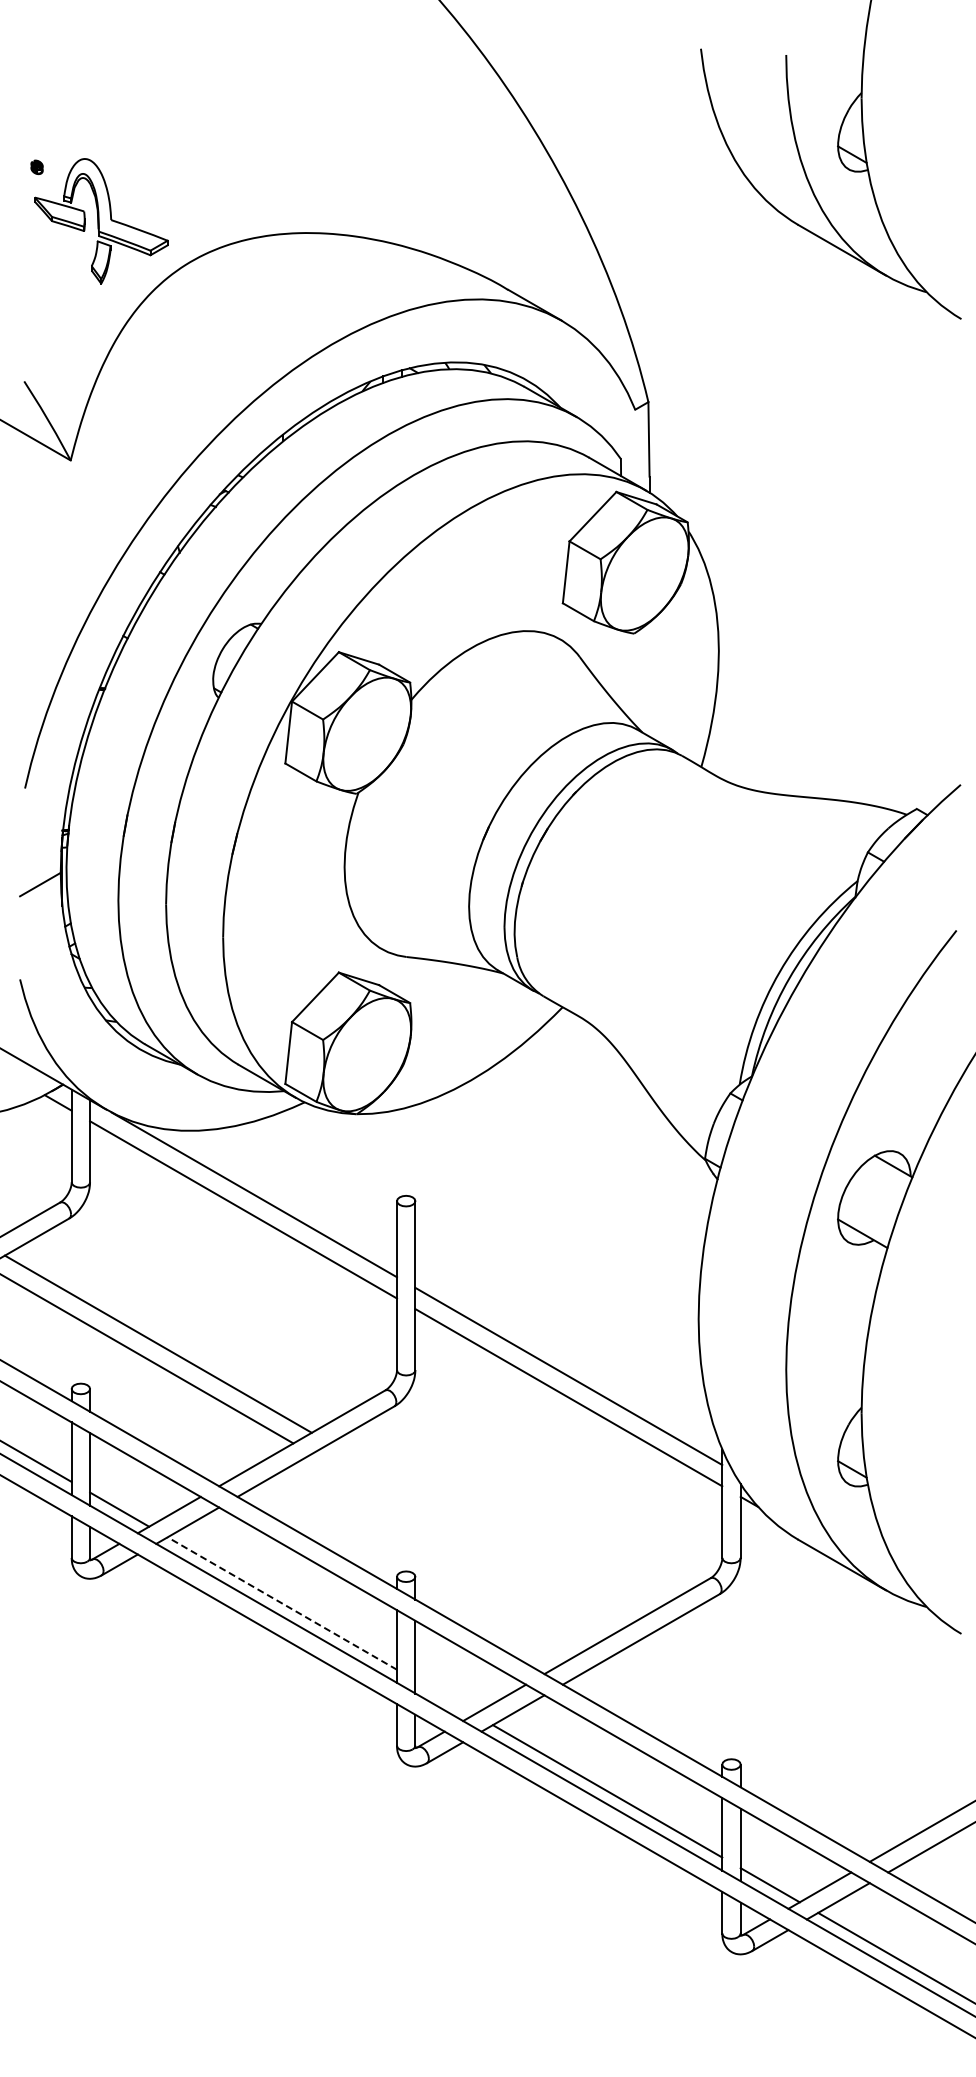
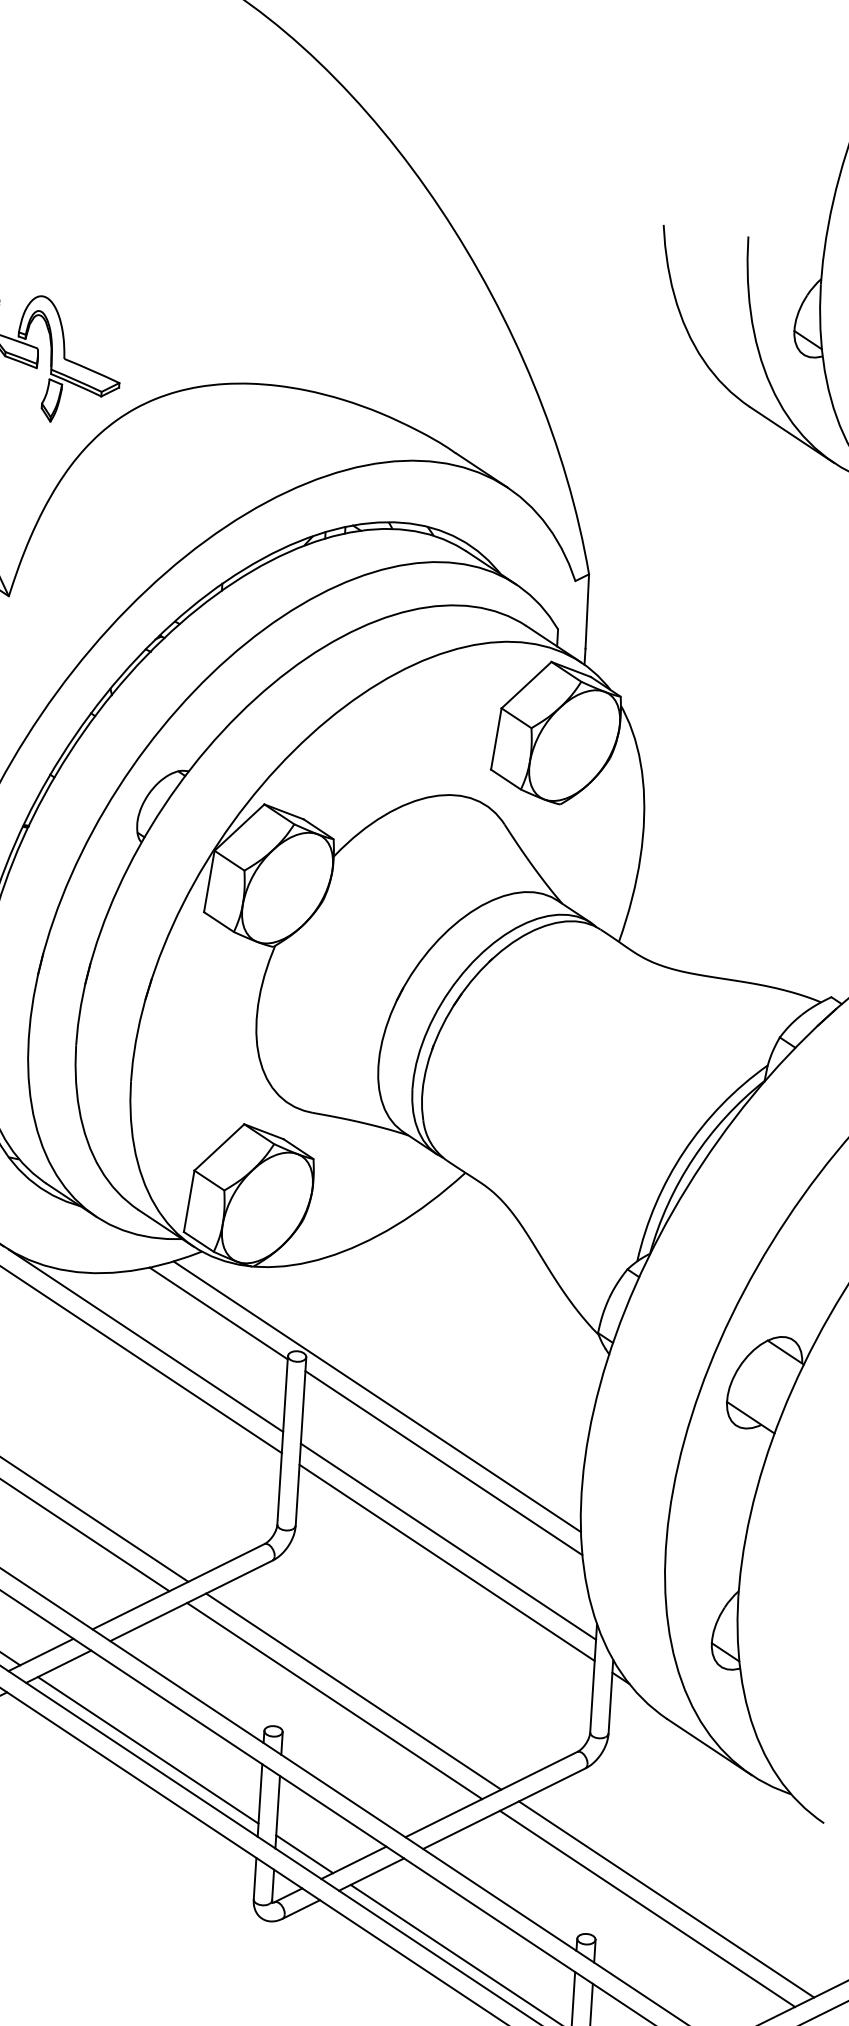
line: (325, 1162) -> (219, 1312), added
line: (488, 1236) -> (377, 1396), added
line: (559, 1298) -> (444, 1463), added
line: (483, 1531) -> (353, 1691), added
line: (464, 1542) -> (333, 1700), added
line: (281, 1603) -> (147, 1750), dashed -> solid
line: (444, 1697) -> (304, 1854), added
line: (808, 1719) -> (666, 1899), added
line: (790, 1730) -> (647, 1908), added

